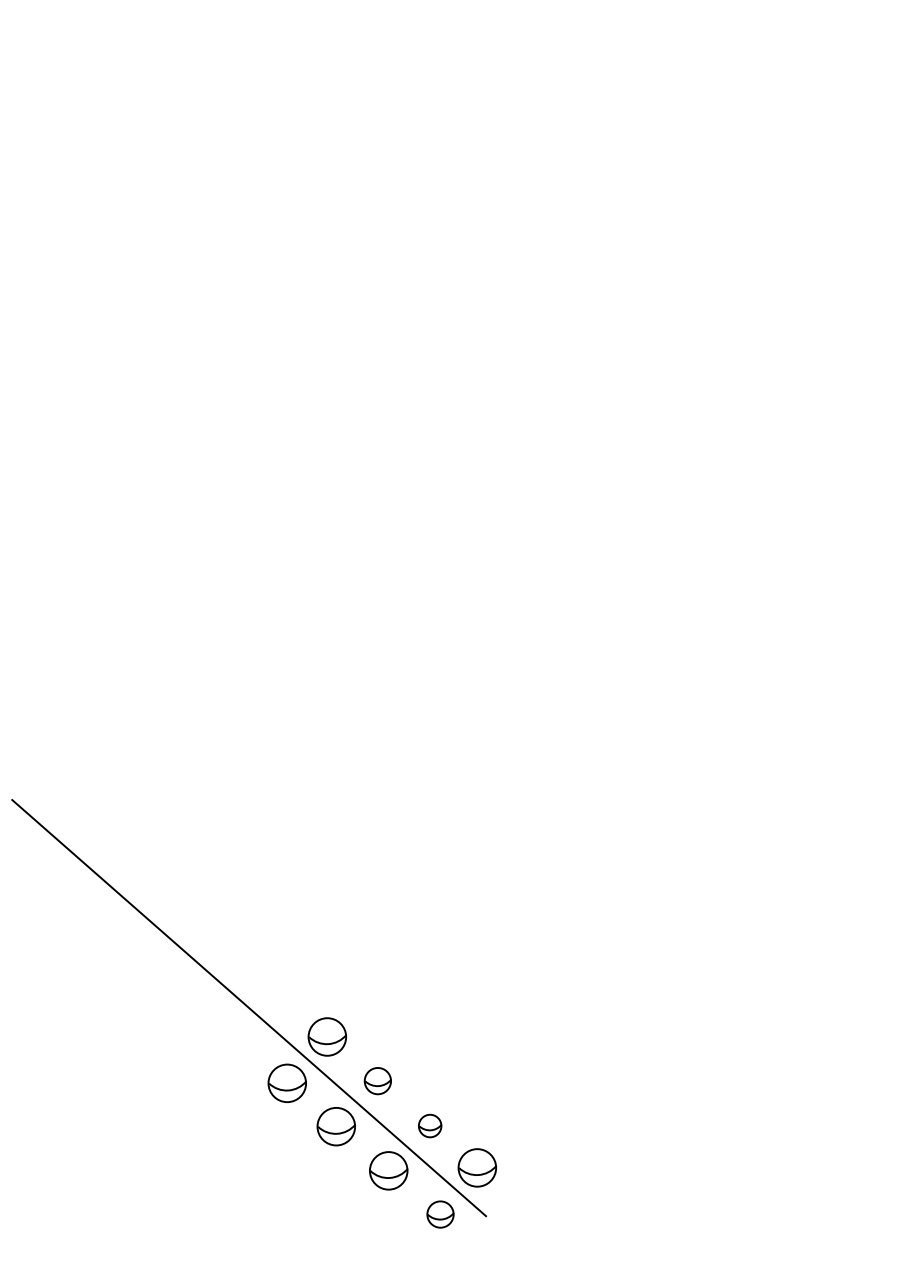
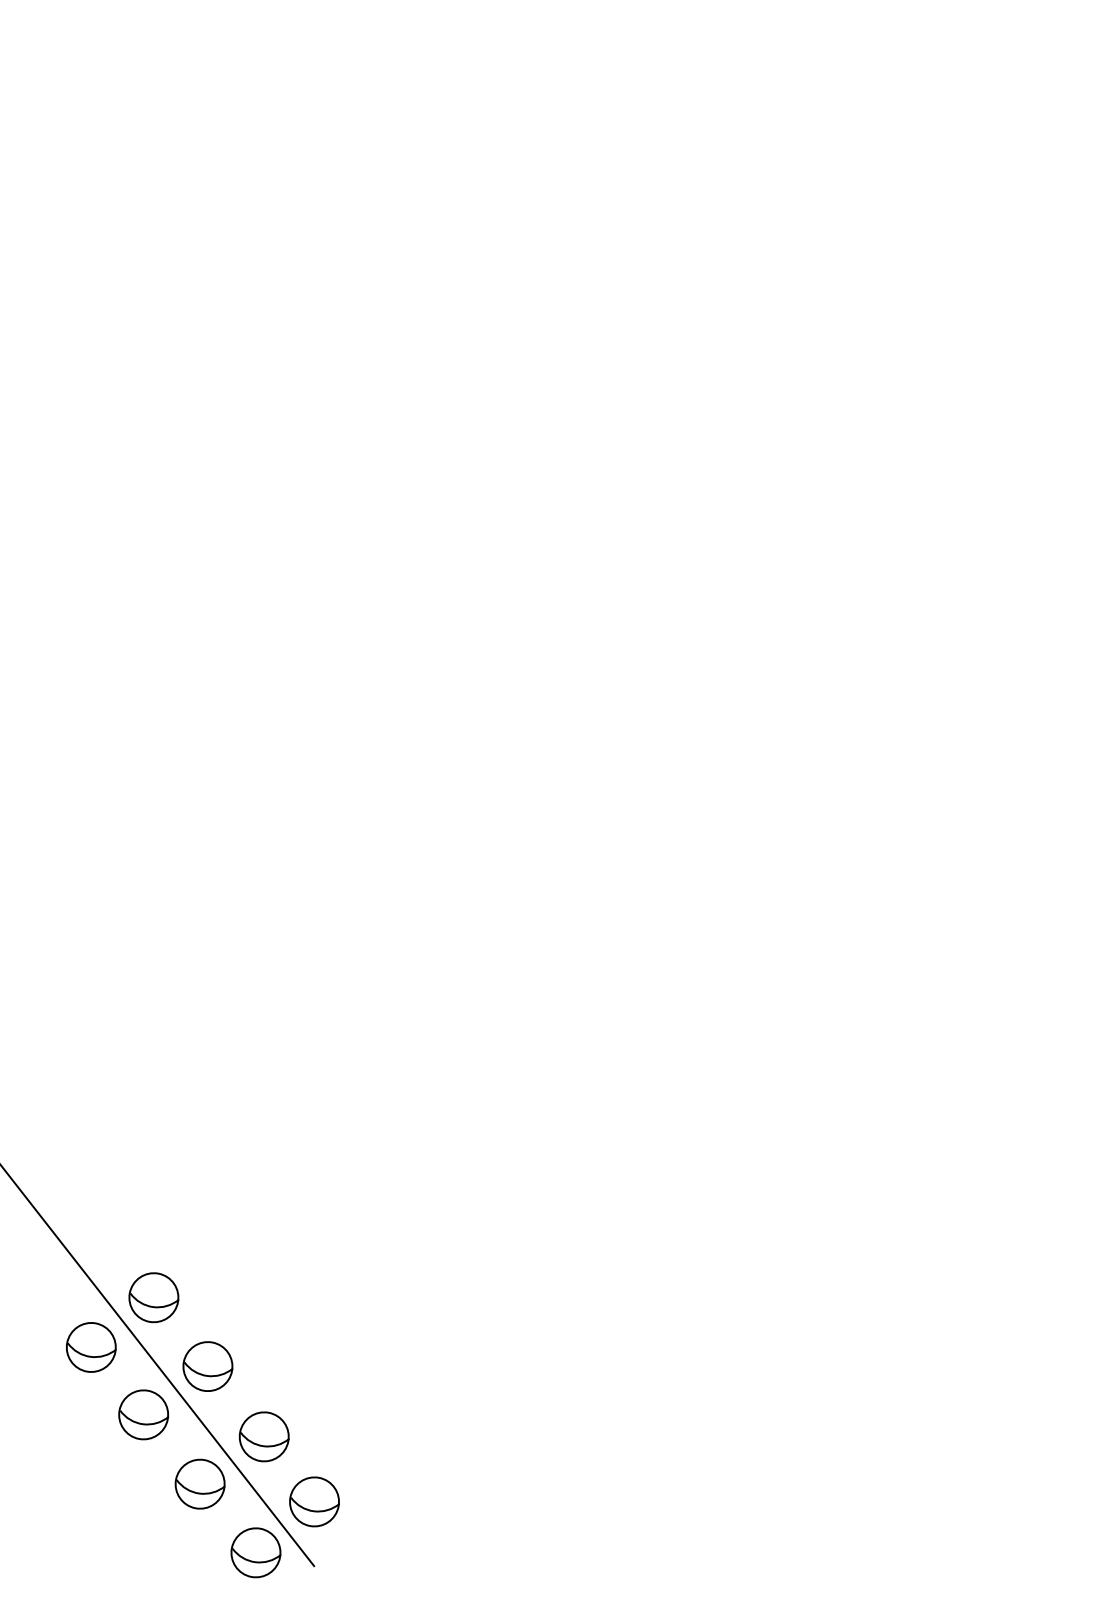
part: (377, 1080) -> (207, 1365), size x1.43
part: (429, 1125) -> (263, 1435), size x1.67
part: (440, 1214) -> (255, 1552), size x1.43

